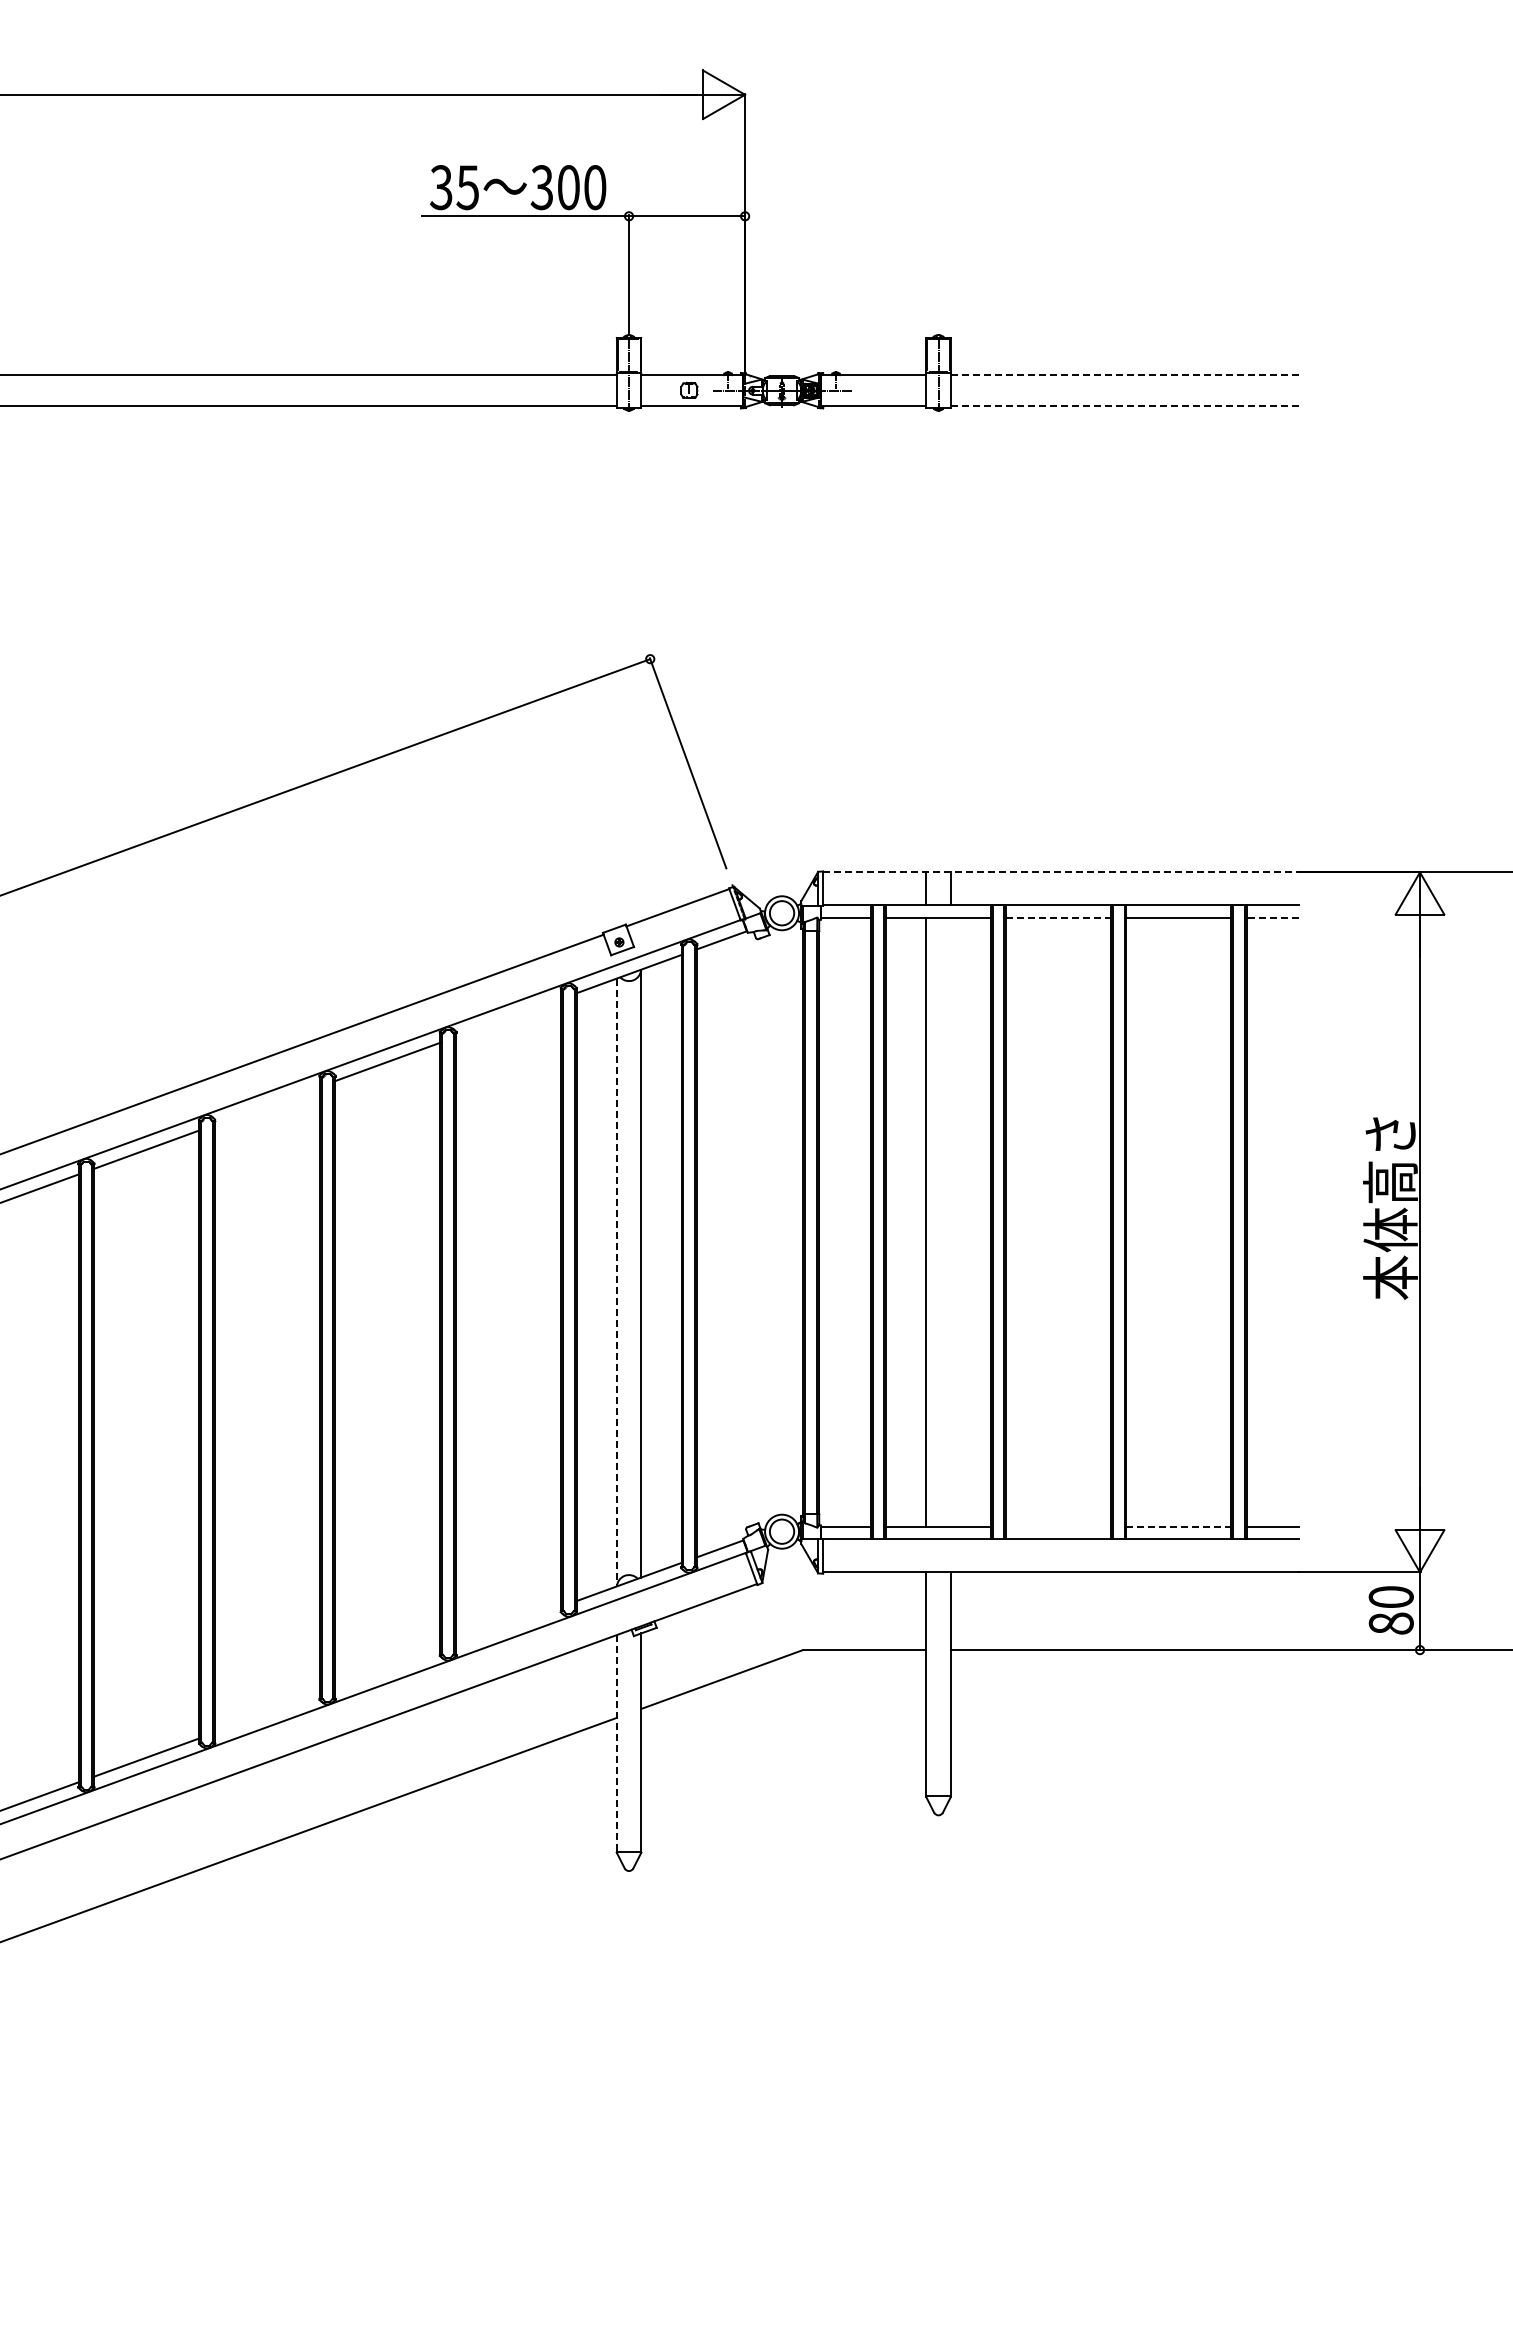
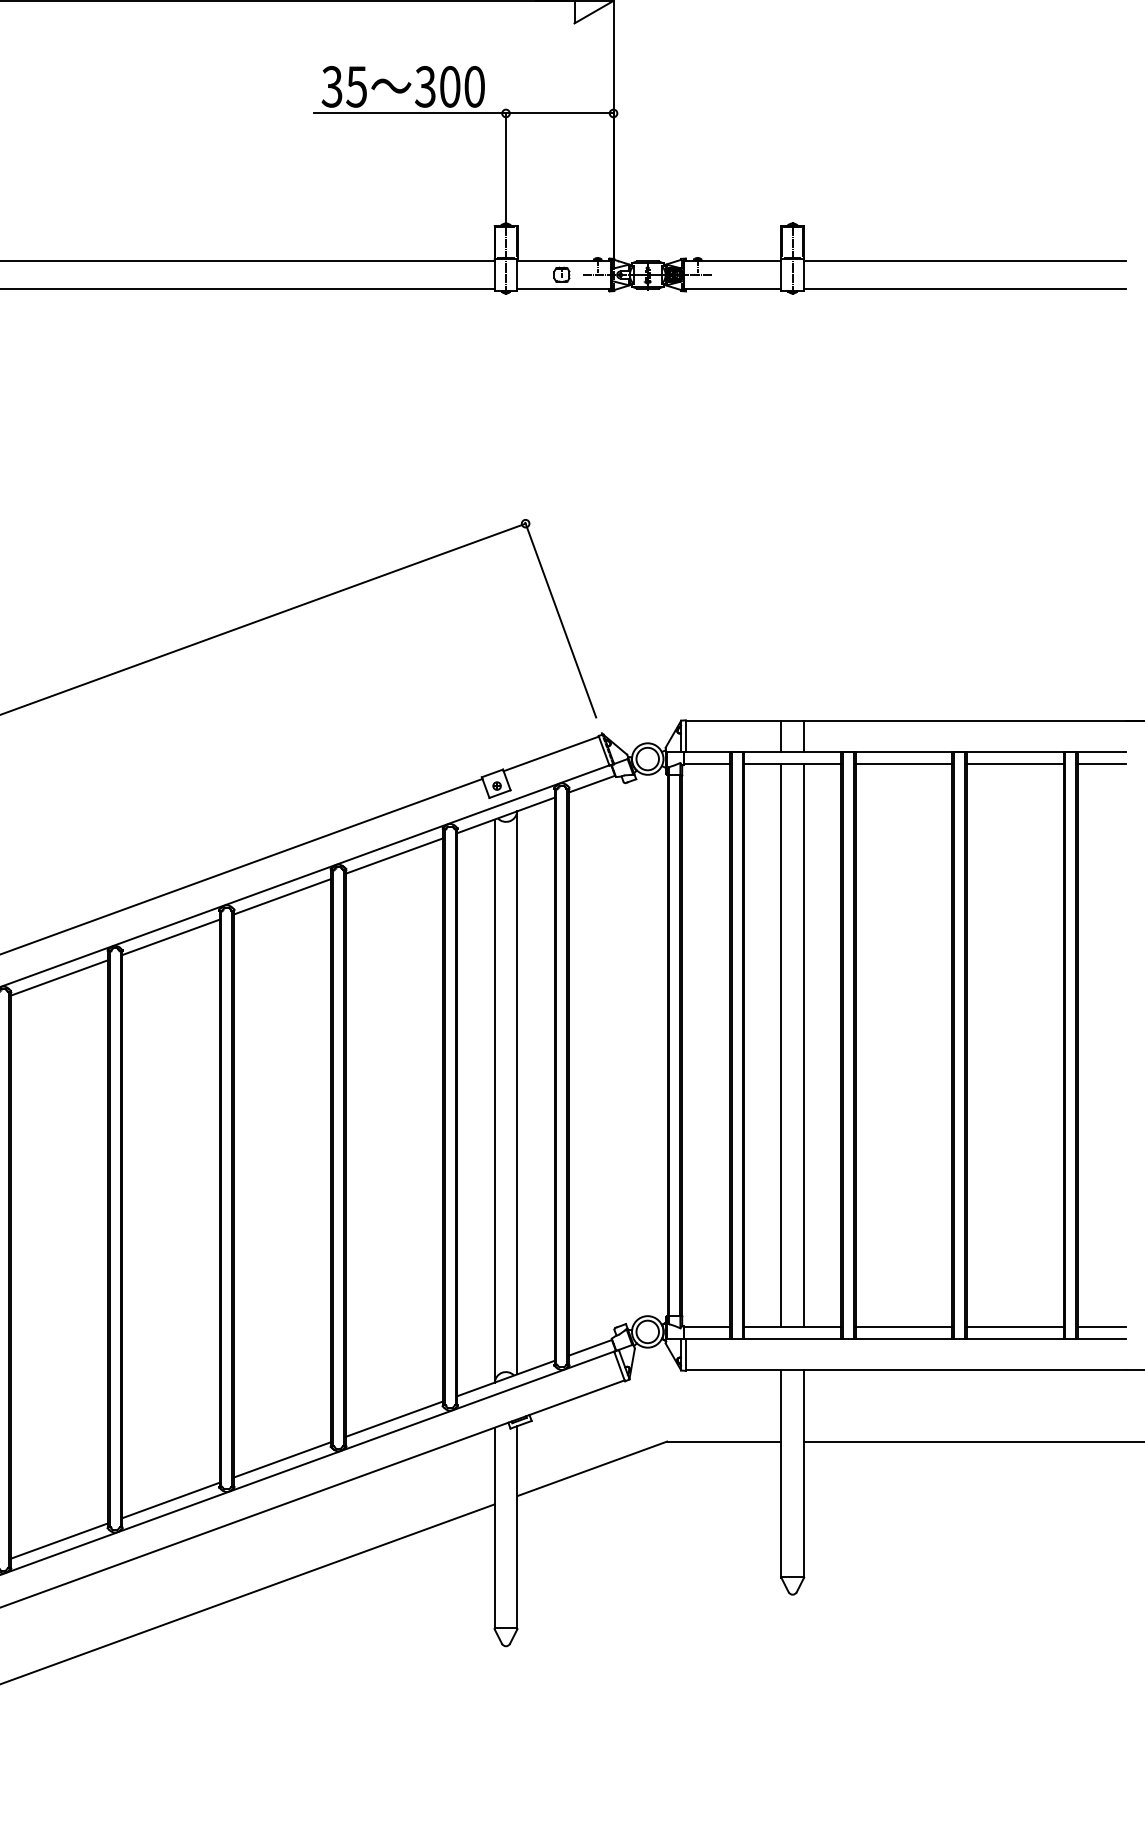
line: (1124, 375) -> (964, 260), dashed -> solid
line: (1124, 406) -> (964, 289), dashed -> solid
line: (1060, 872) -> (905, 721), dashed -> solid
line: (1059, 918) -> (904, 763), dashed -> solid
line: (1272, 918) -> (1102, 763), dashed -> solid
line: (508, 1017) -> (394, 855), added
line: (266, 1105) -> (170, 937), added
line: (950, 1222) -> (803, 1045), added
line: (616, 1282) -> (494, 1101), dashed -> solid
line: (1058, 1526) -> (903, 1327), added
line: (1179, 1526) -> (1015, 1327), dashed -> solid
line: (508, 1625) -> (394, 1418), added
line: (387, 1669) -> (282, 1459), added
line: (266, 1713) -> (170, 1500), added
line: (616, 1743) -> (494, 1528), dashed -> solid

